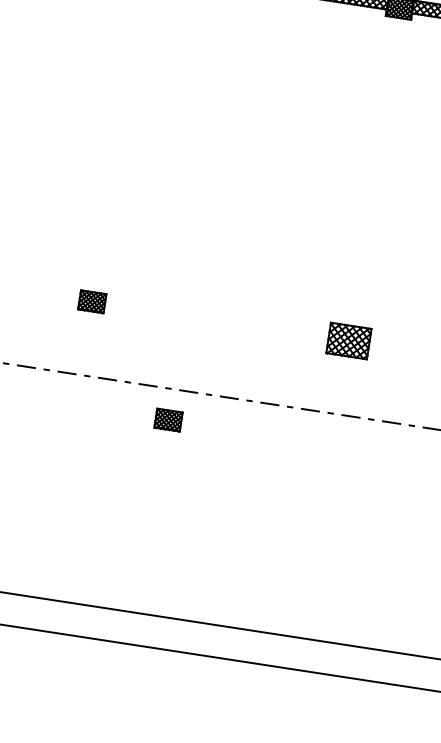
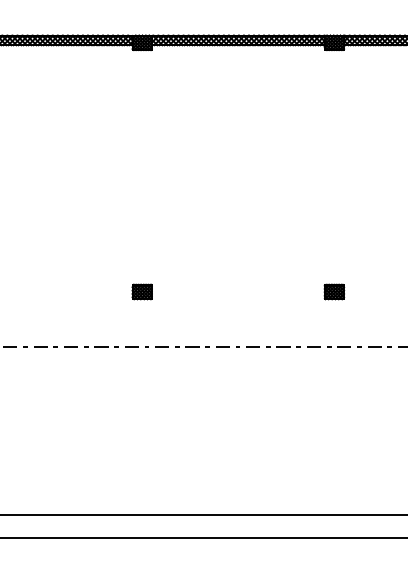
part: (349, 340) -> (334, 291), size x0.62
part: (167, 419) -> (210, 369), removed

